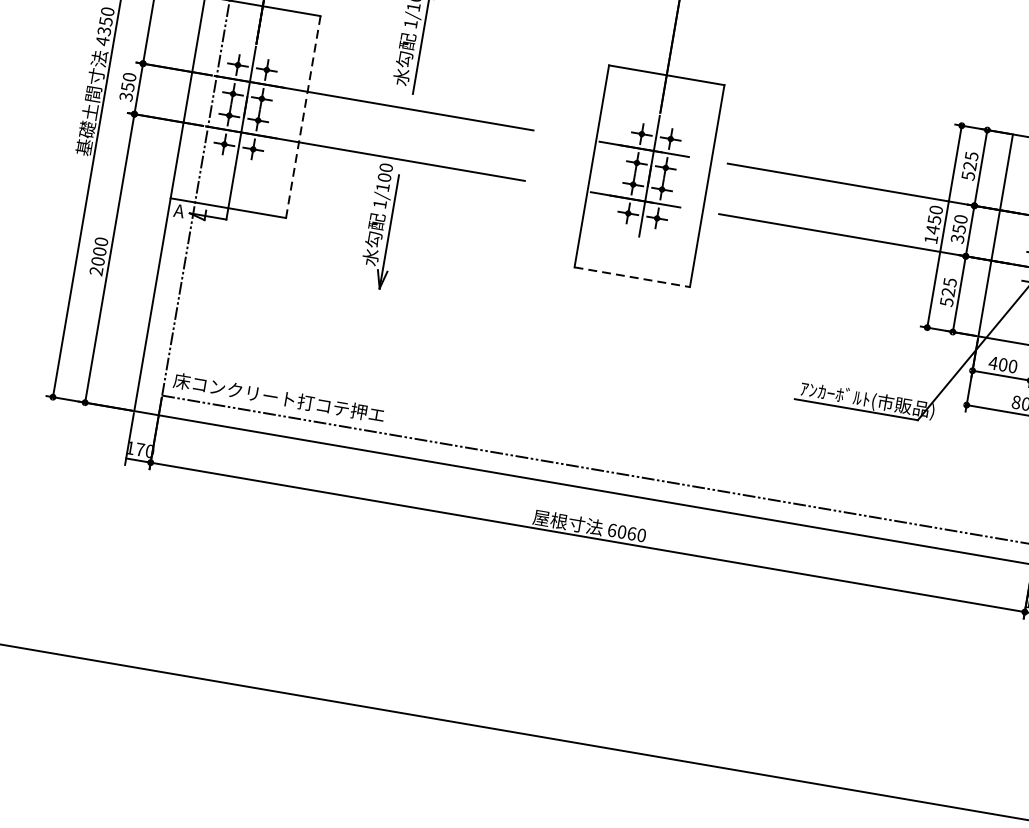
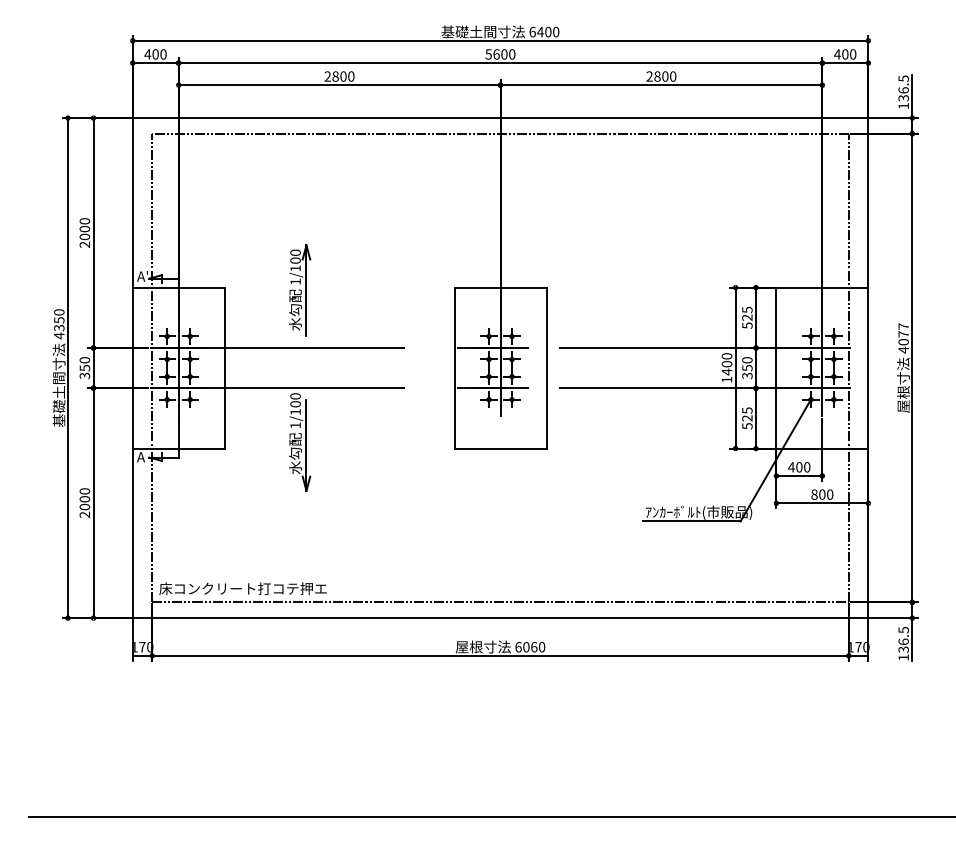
line: (303, 117) -> (224, 368), dashed -> solid
text: (933, 220) -> (726, 364), 1450 -> 1400
line: (632, 277) -> (500, 448), dashed -> solid

